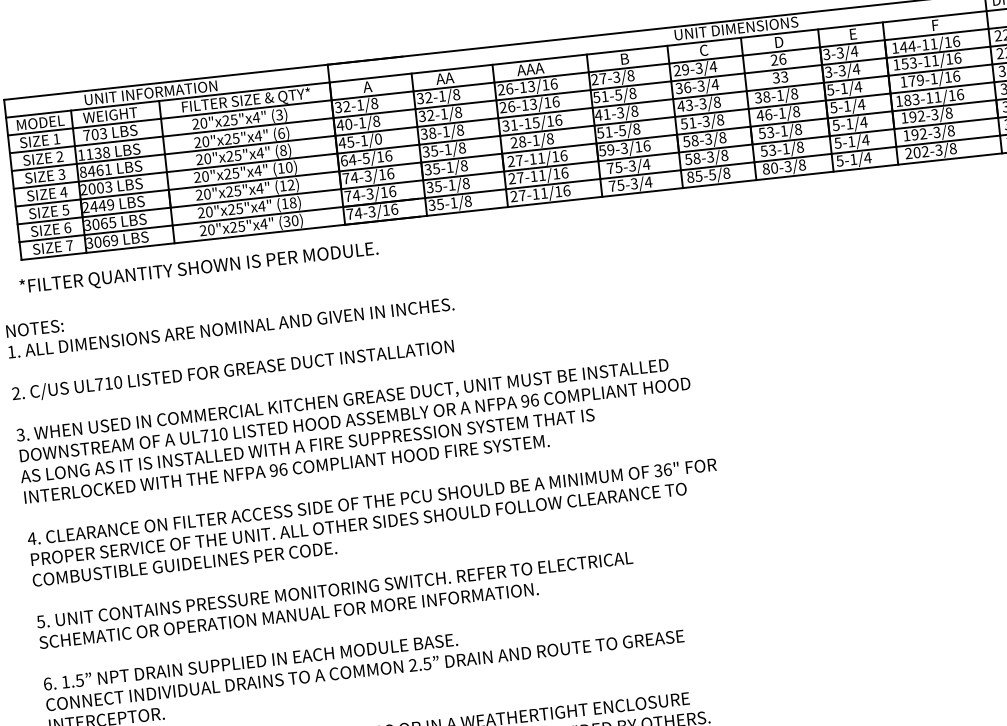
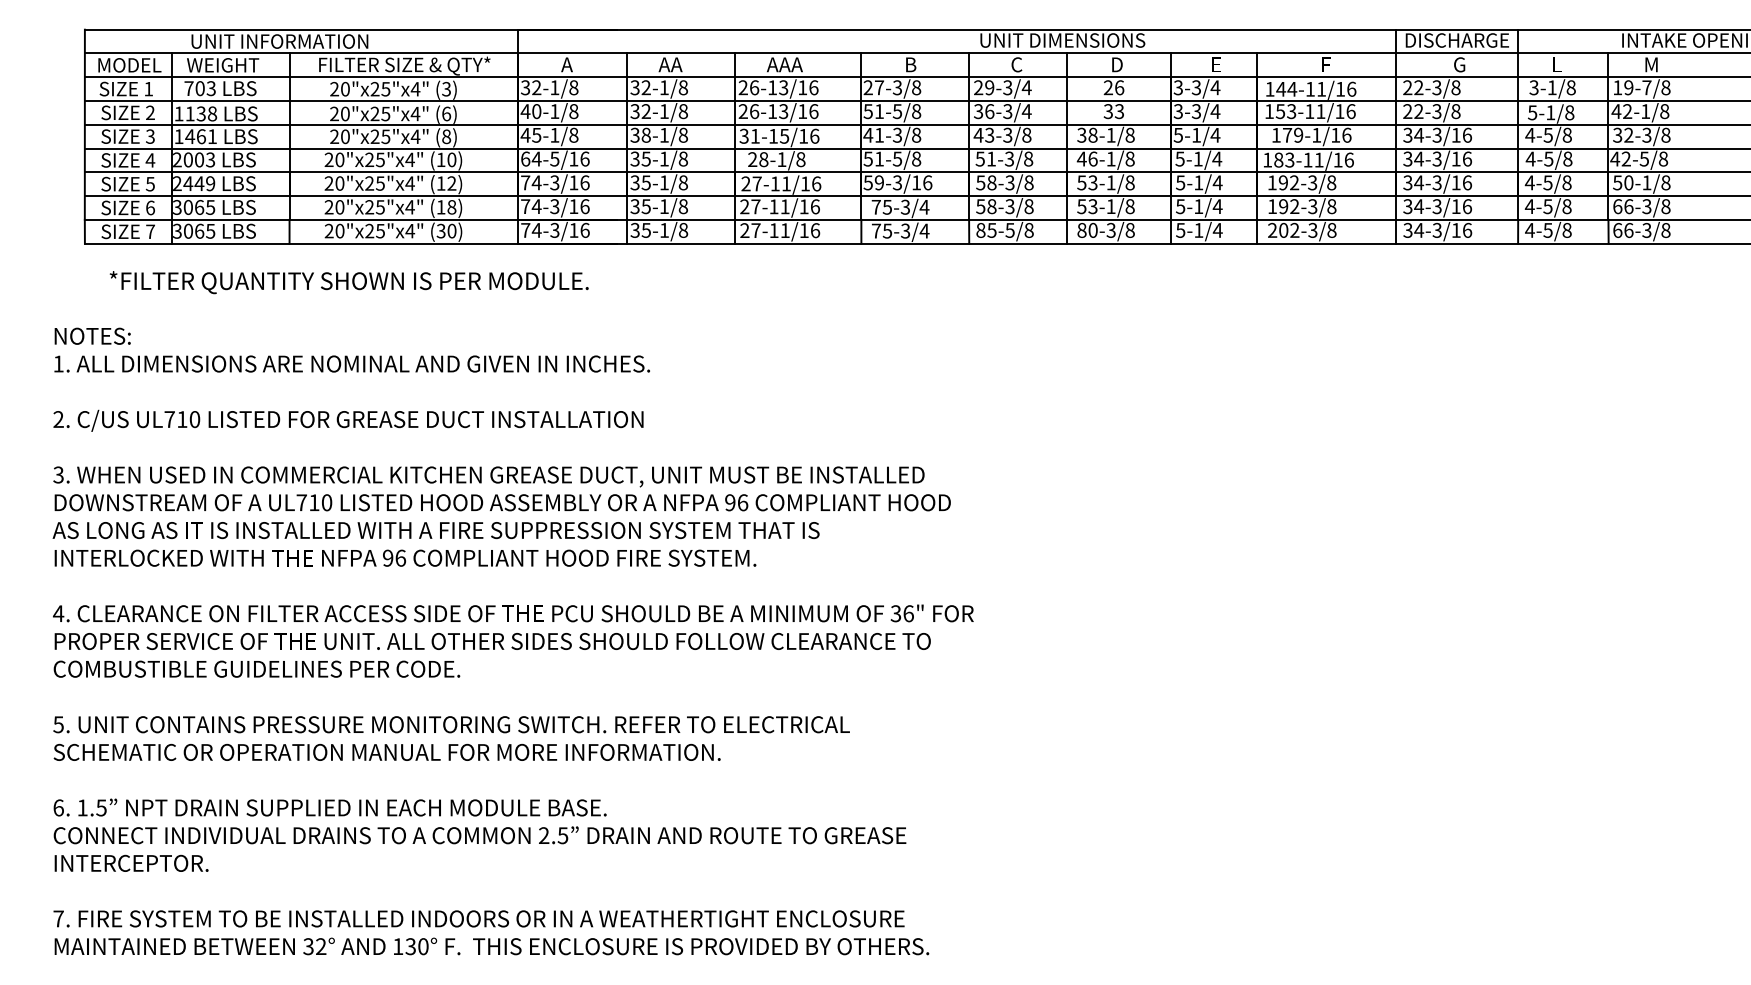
text: (378, 139) -> (573, 135), 45-1/0 -> 45-1/8
text: (82, 172) -> (178, 136), 8461 -> 1461
text: (114, 239) -> (210, 230), 3069 -> 3065
text: (198, 268) -> (348, 282), moved

